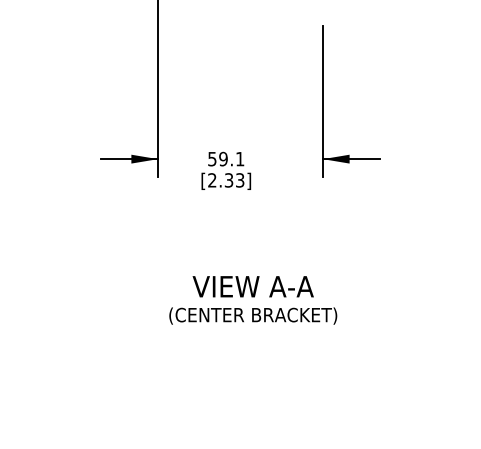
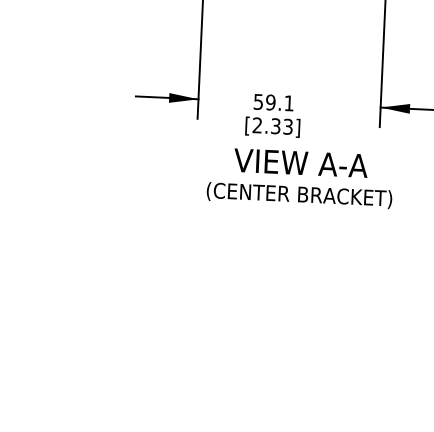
text: (253, 300) -> (300, 178), moved

